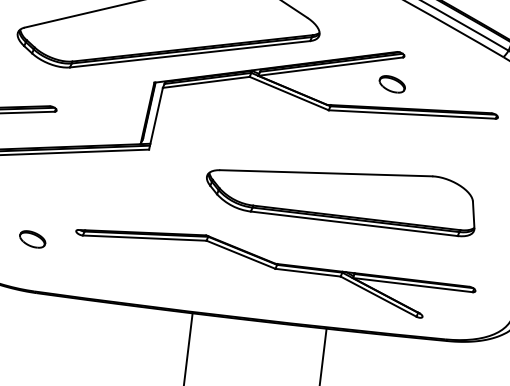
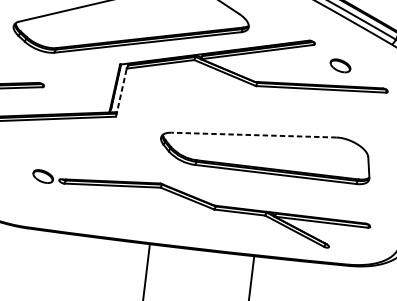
part: (391, 84) -> (339, 65), moved
line: (156, 118) -> (121, 92), solid -> dashed
line: (325, 173) -> (253, 135), solid -> dashed
part: (32, 239) -> (43, 176), moved

